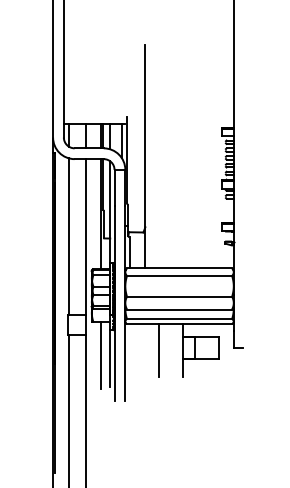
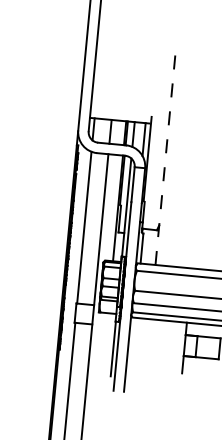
line: (145, 156) -> (165, 157), solid -> dashed
line: (159, 350) -> (161, 345), removed
line: (101, 355) -> (105, 345), removed

